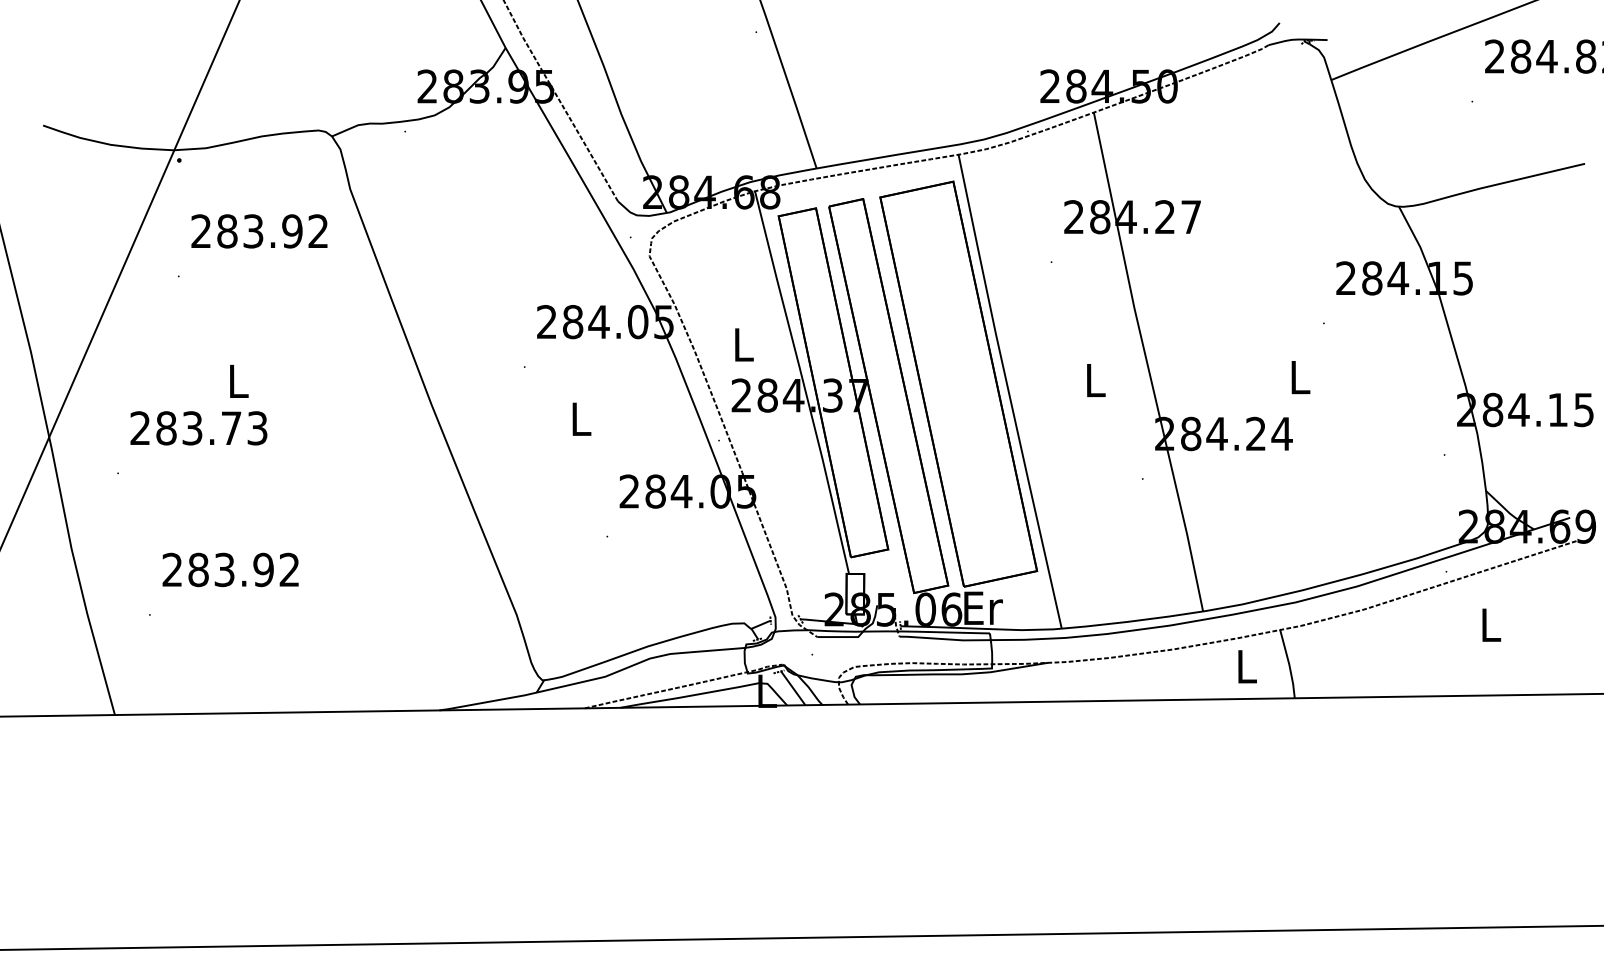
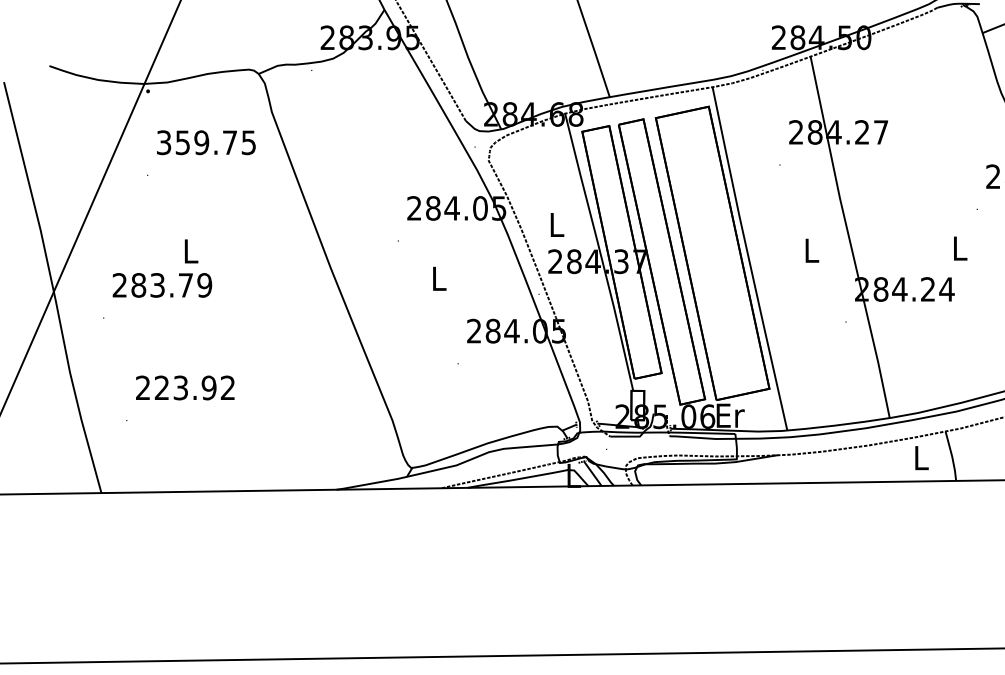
text: (259, 231) -> (206, 142), 283.92 -> 359.75
text: (257, 428) -> (204, 285), 283.73 -> 283.79
text: (198, 569) -> (161, 387), 283.92 -> 223.92

